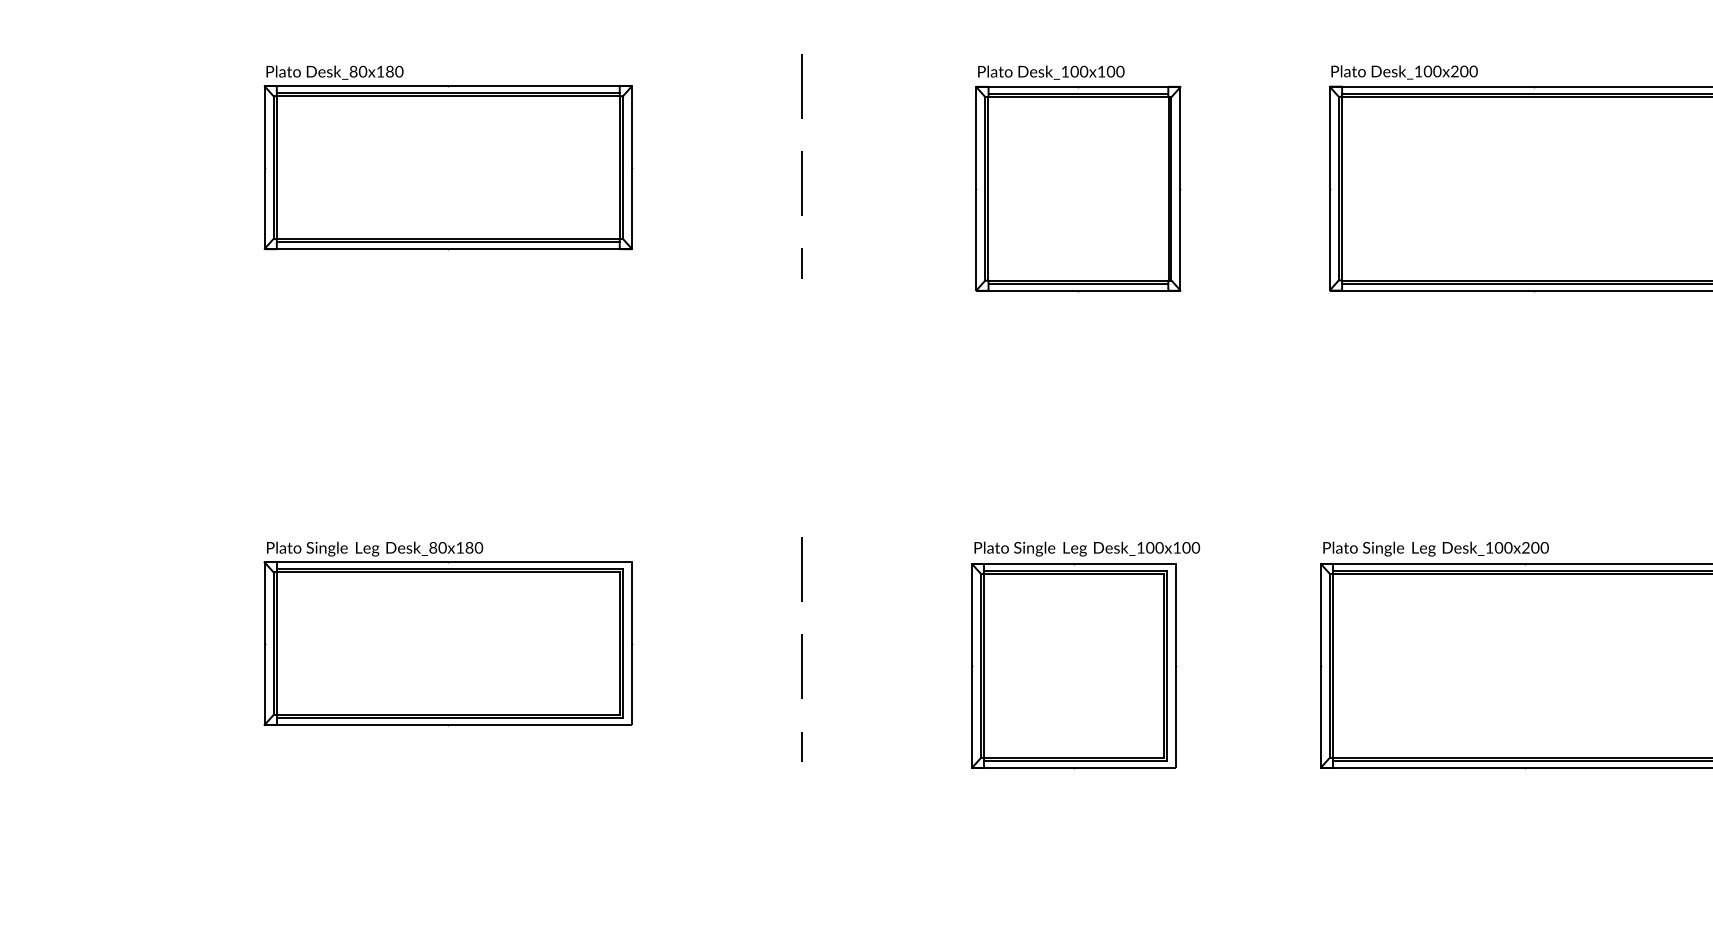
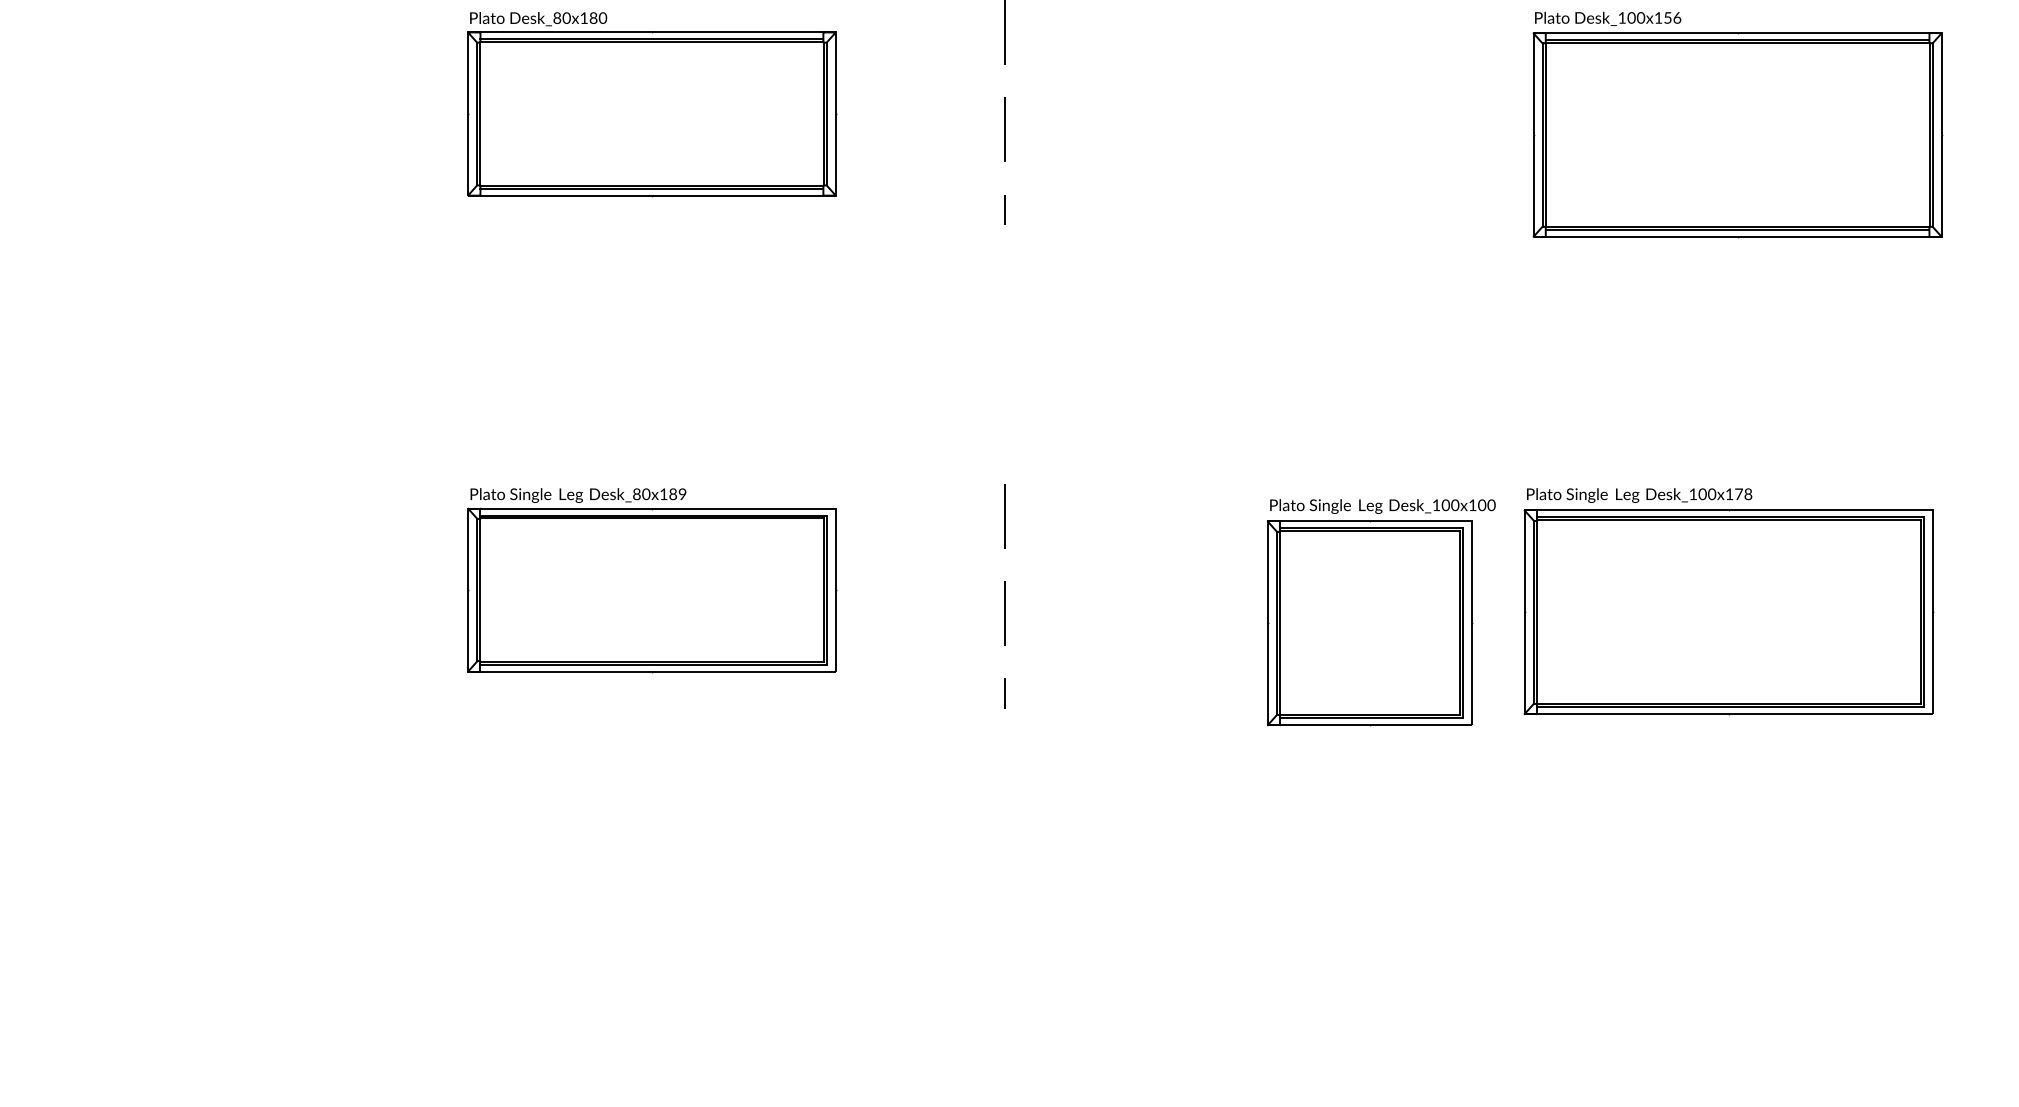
text: (1463, 71) -> (1667, 17), Desk_100x200 -> Desk_100x156
part: (1078, 179) -> (1282, 125), removed
text: (1534, 548) -> (1738, 494), Desk_100x200 -> Desk_100x178
text: (478, 549) -> (682, 495), Desk_80x180 -> Desk_80x189
part: (1085, 655) -> (1381, 612), moved

